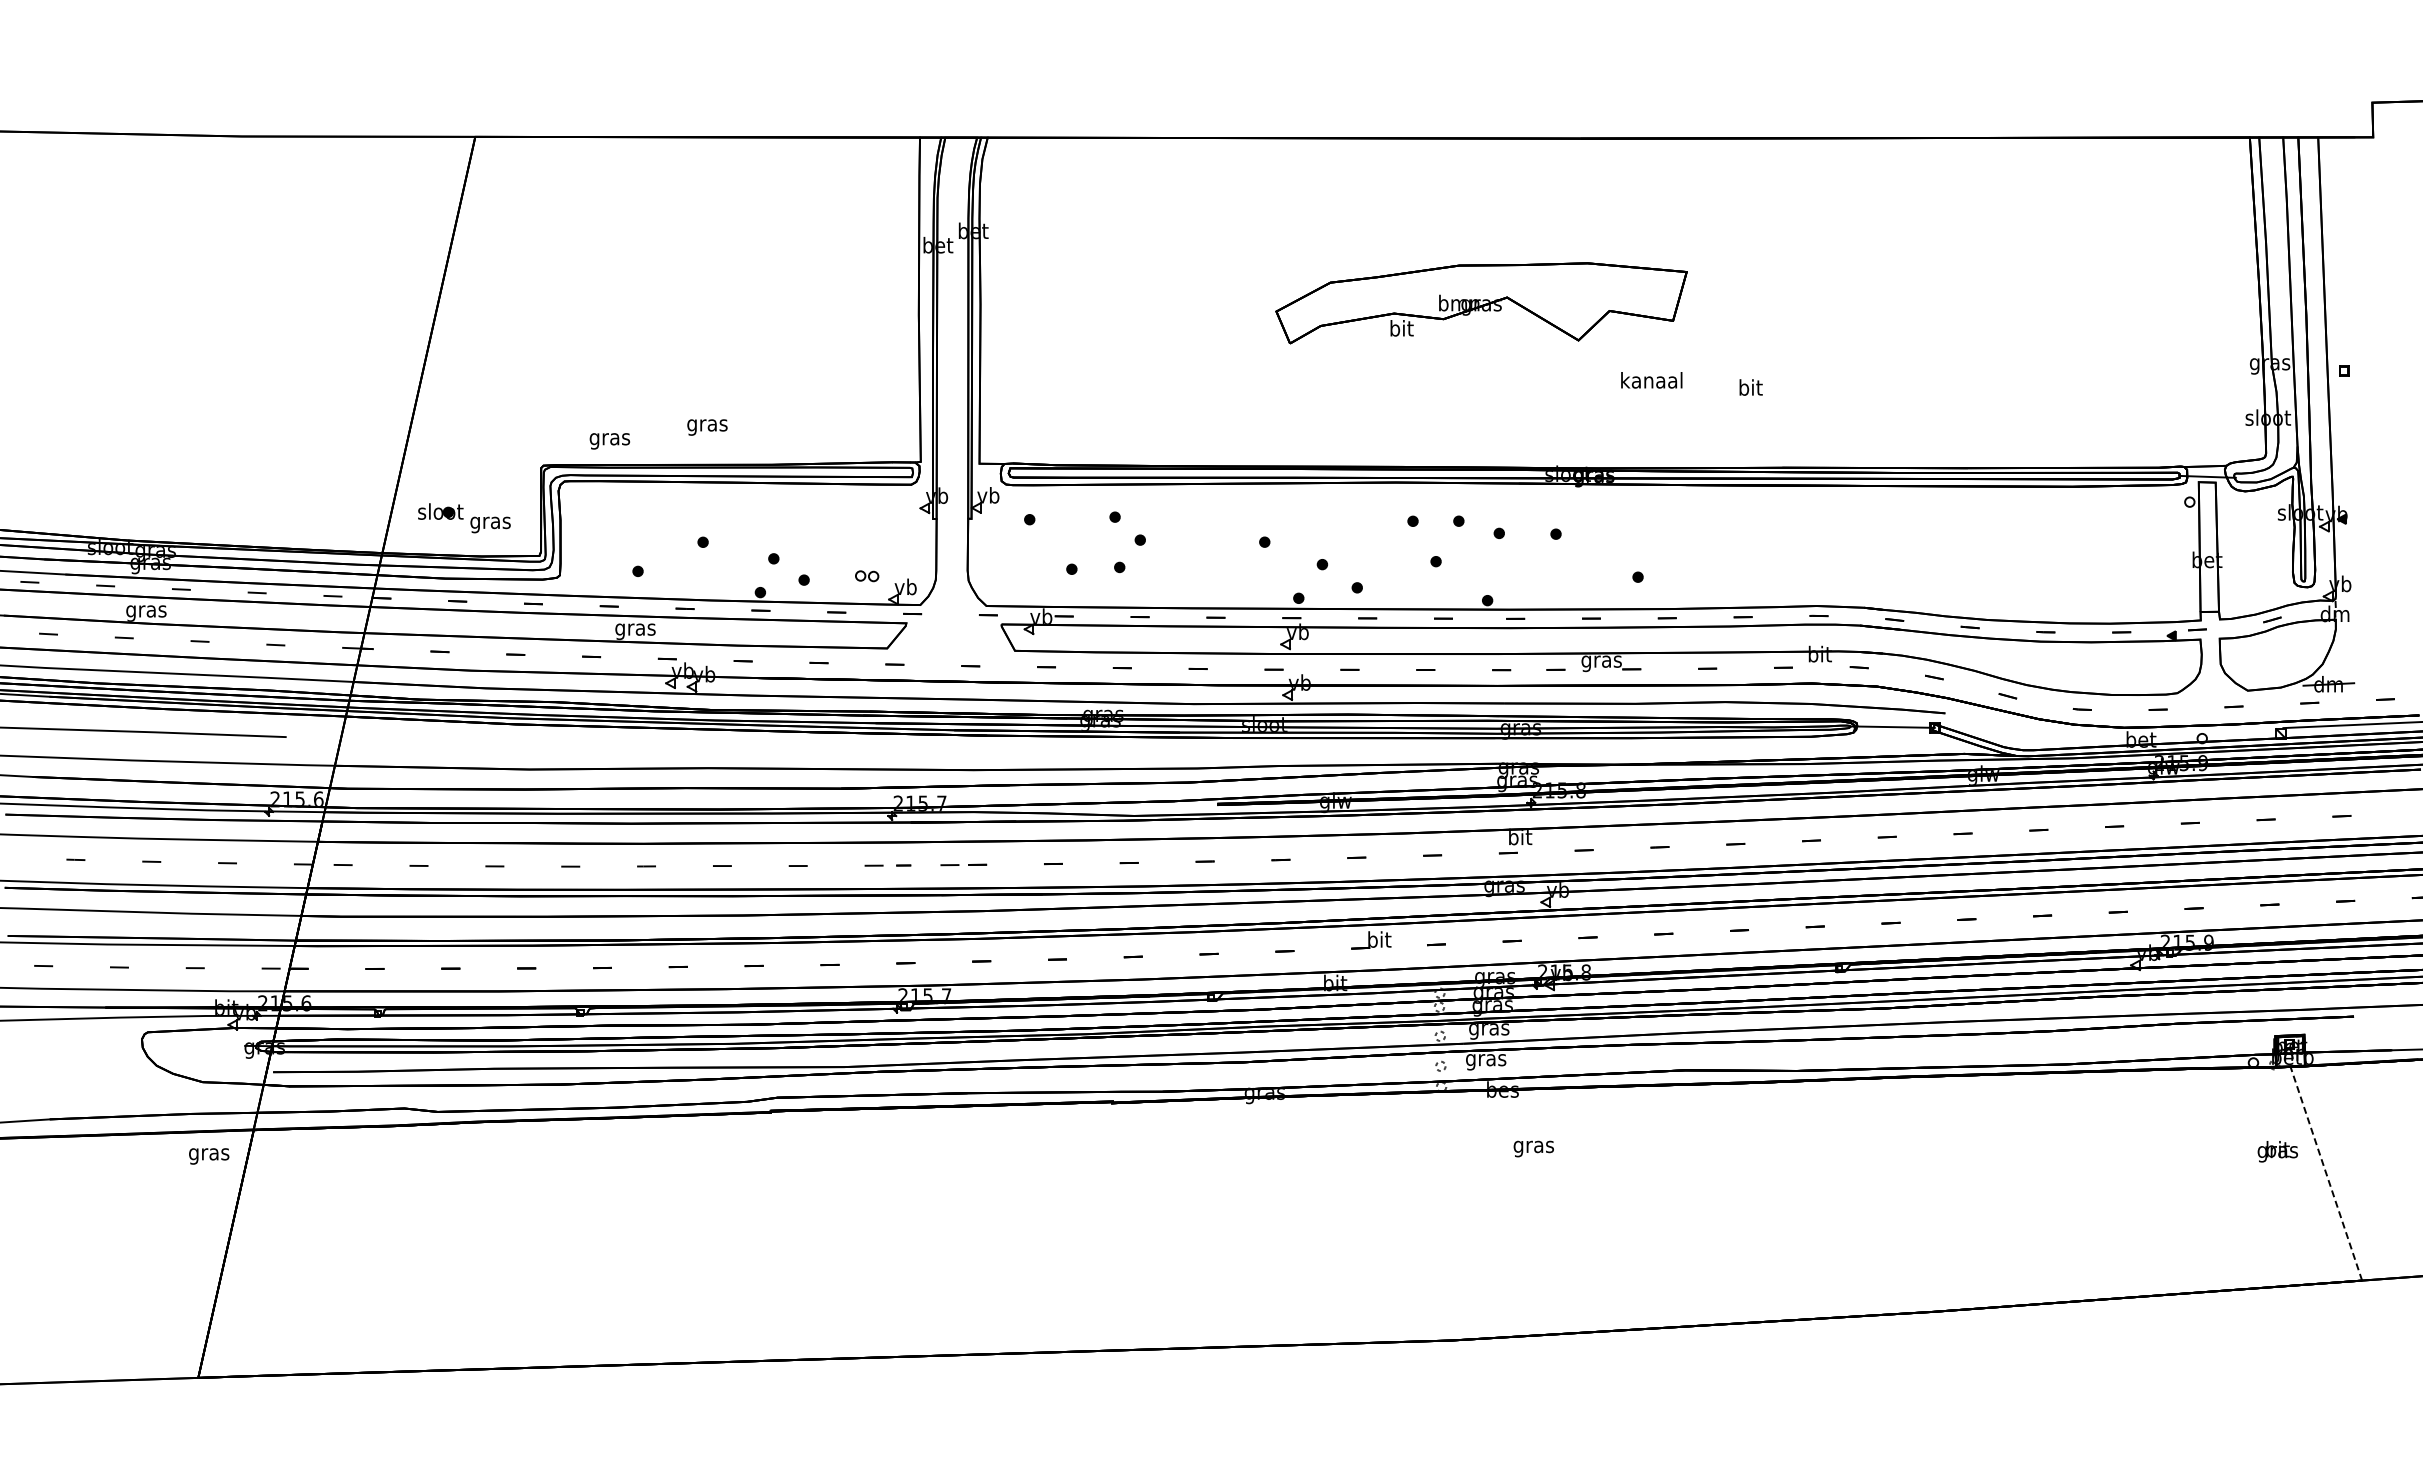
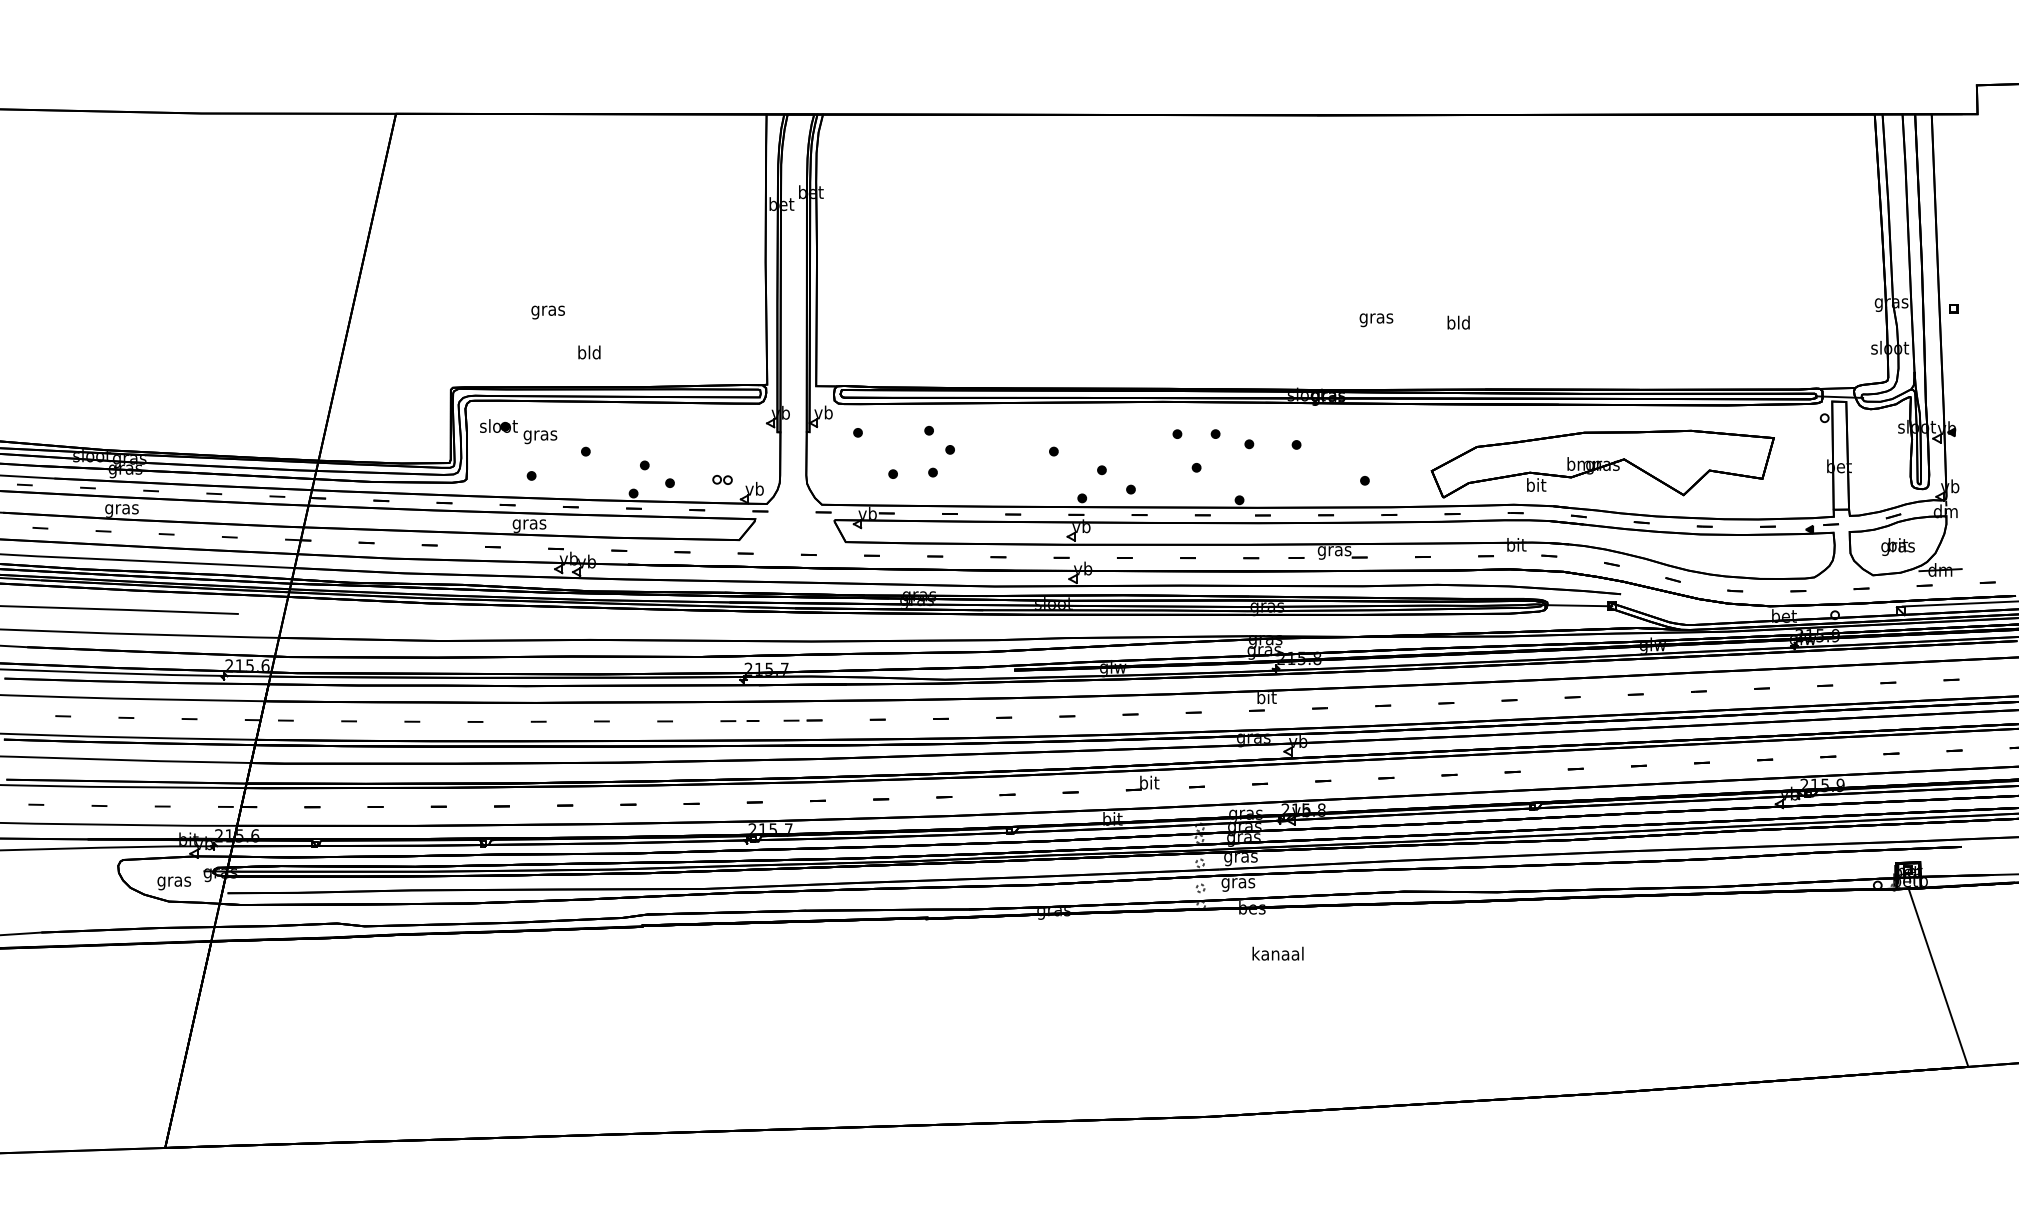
part: (1481, 303) -> (1602, 464), moved
text: (1651, 382) -> (1376, 318), kanaal -> gras
text: (1750, 387) -> (1458, 322), bit -> bld
text: (707, 425) -> (589, 354), gras -> bld
text: (609, 441) -> (547, 312), moved
part: (464, 518) -> (518, 431), moved
text: (1533, 1146) -> (1277, 955), gras -> kanaal
text: (2277, 1151) -> (1897, 546), moved
text: (209, 1156) -> (174, 883), moved
line: (2326, 1172) -> (1938, 976), dashed -> solid

